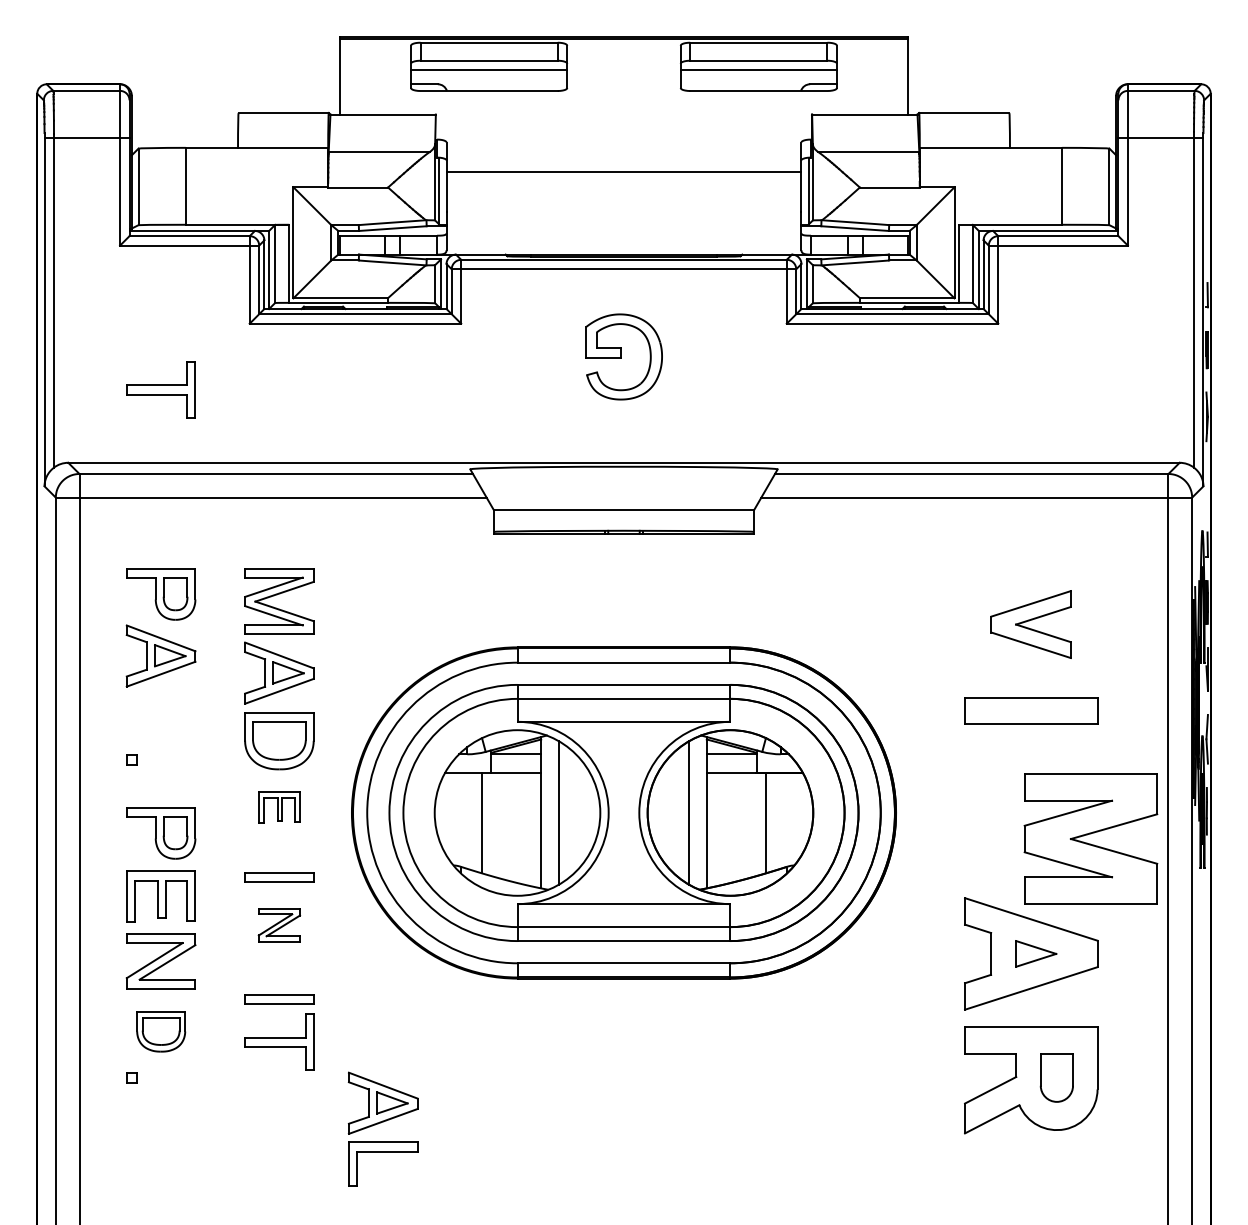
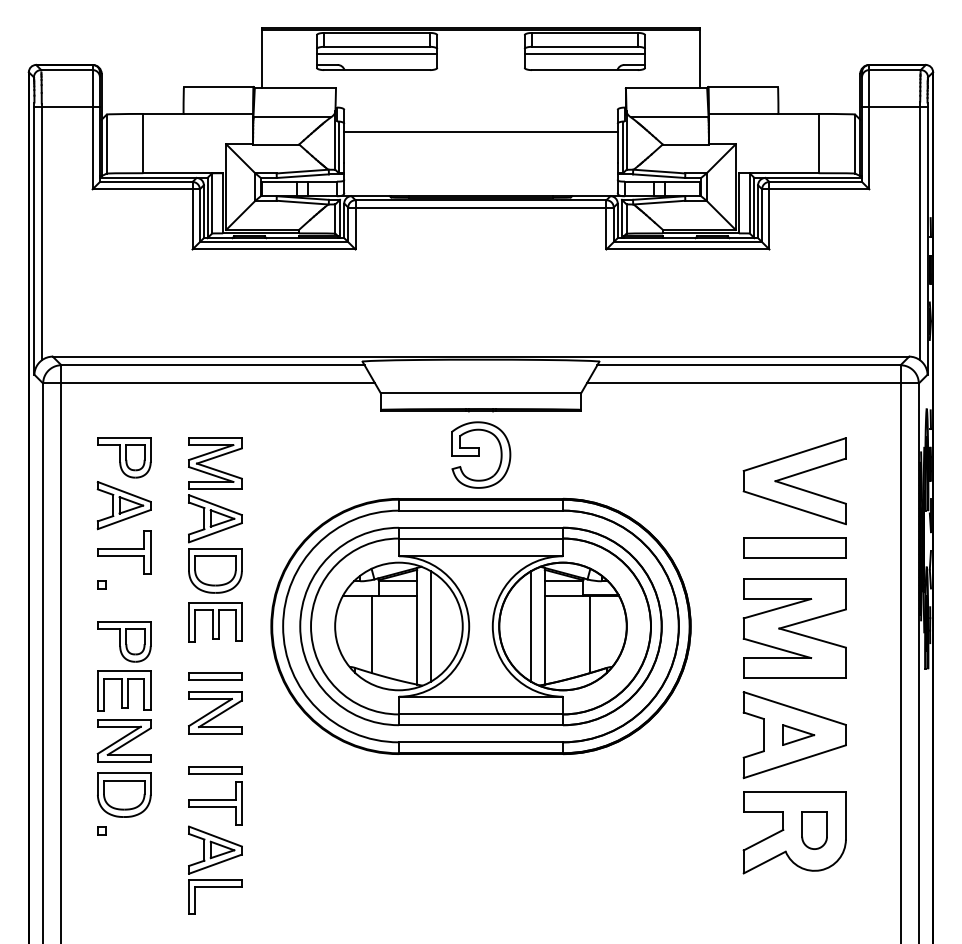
part: (624, 356) -> (481, 454), moved
part: (161, 389) -> (124, 552), moved
part: (1030, 624) -> (794, 481), size x1.67
part: (279, 807) -> (215, 622), size x1.67
part: (1090, 838) -> (794, 628), moved
part: (279, 924) -> (215, 712), size x1.67
part: (161, 1031) -> (124, 794), size x1.43
part: (383, 1128) -> (215, 869), moved

